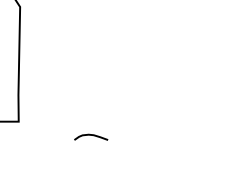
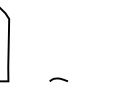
curve: (90, 136) -> (58, 79), moved

